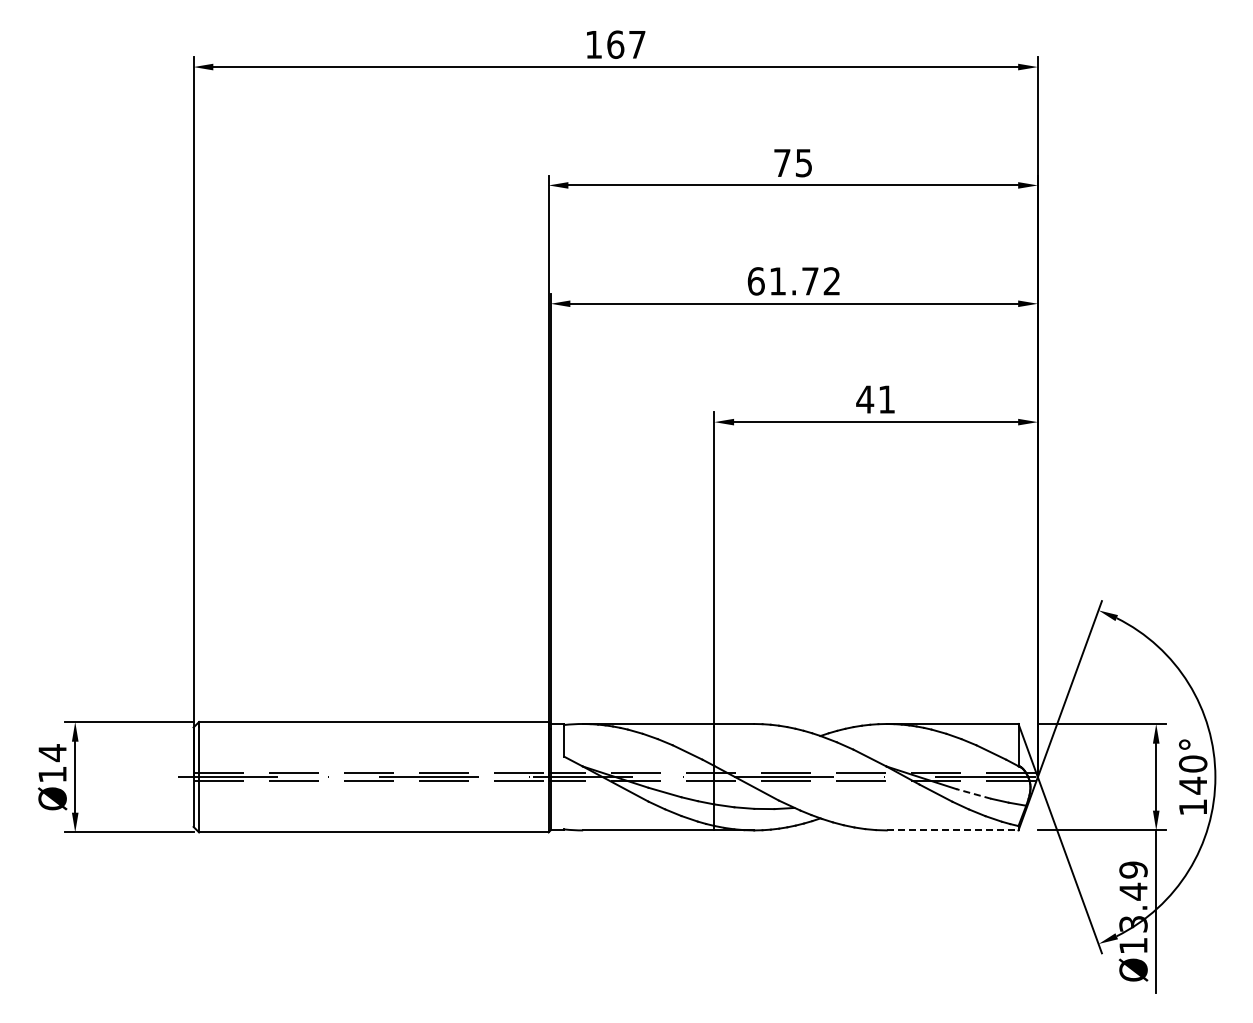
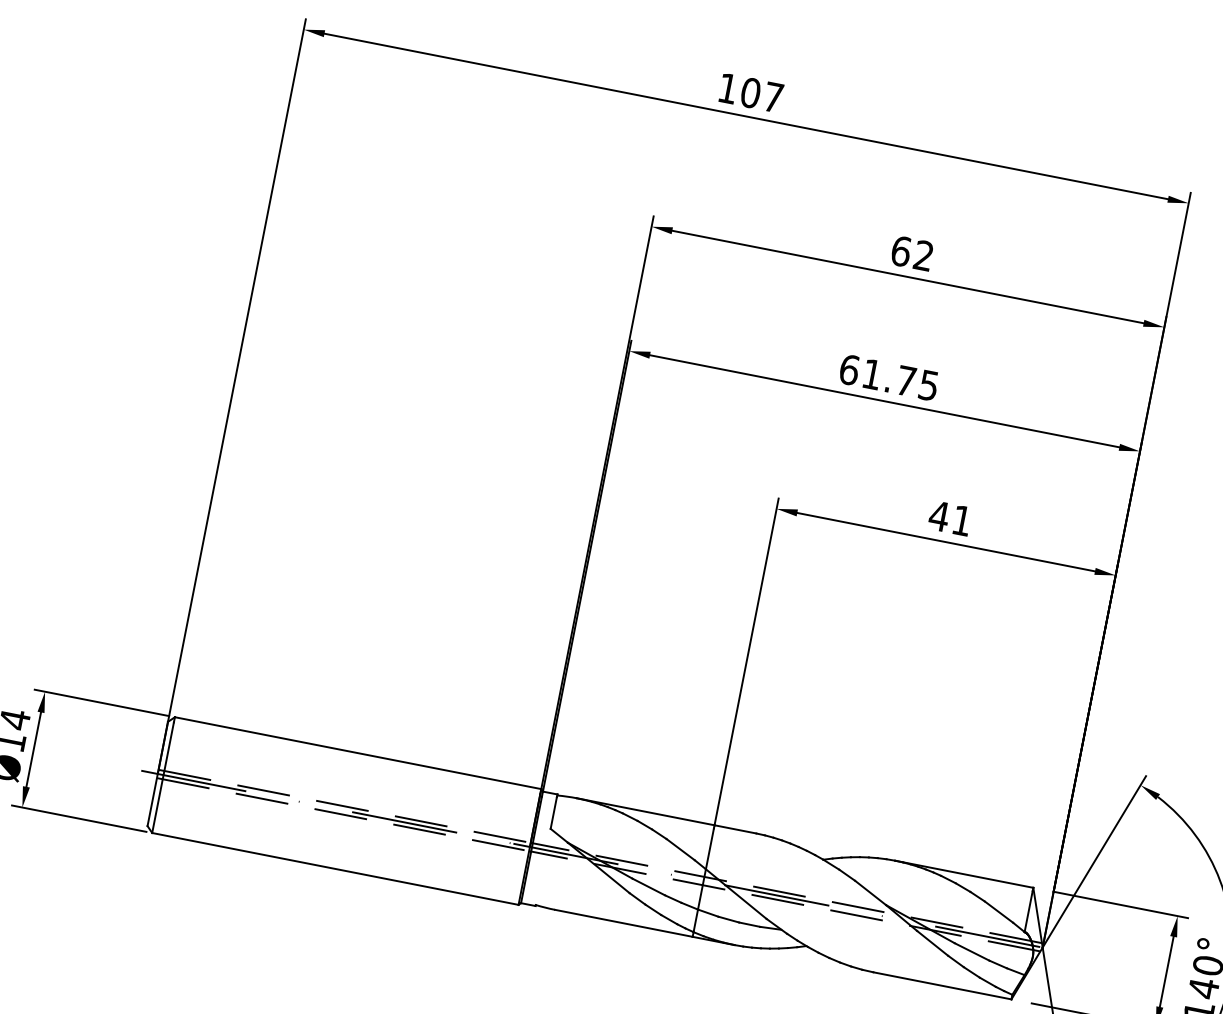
text: (615, 44) -> (750, 92), 167 -> 107
text: (792, 162) -> (911, 252), 75 -> 62
text: (831, 281) -> (928, 385), 61.72 -> 61.75
line: (973, 793) -> (971, 951), dashed -> solid
line: (952, 830) -> (942, 985), dashed -> solid

